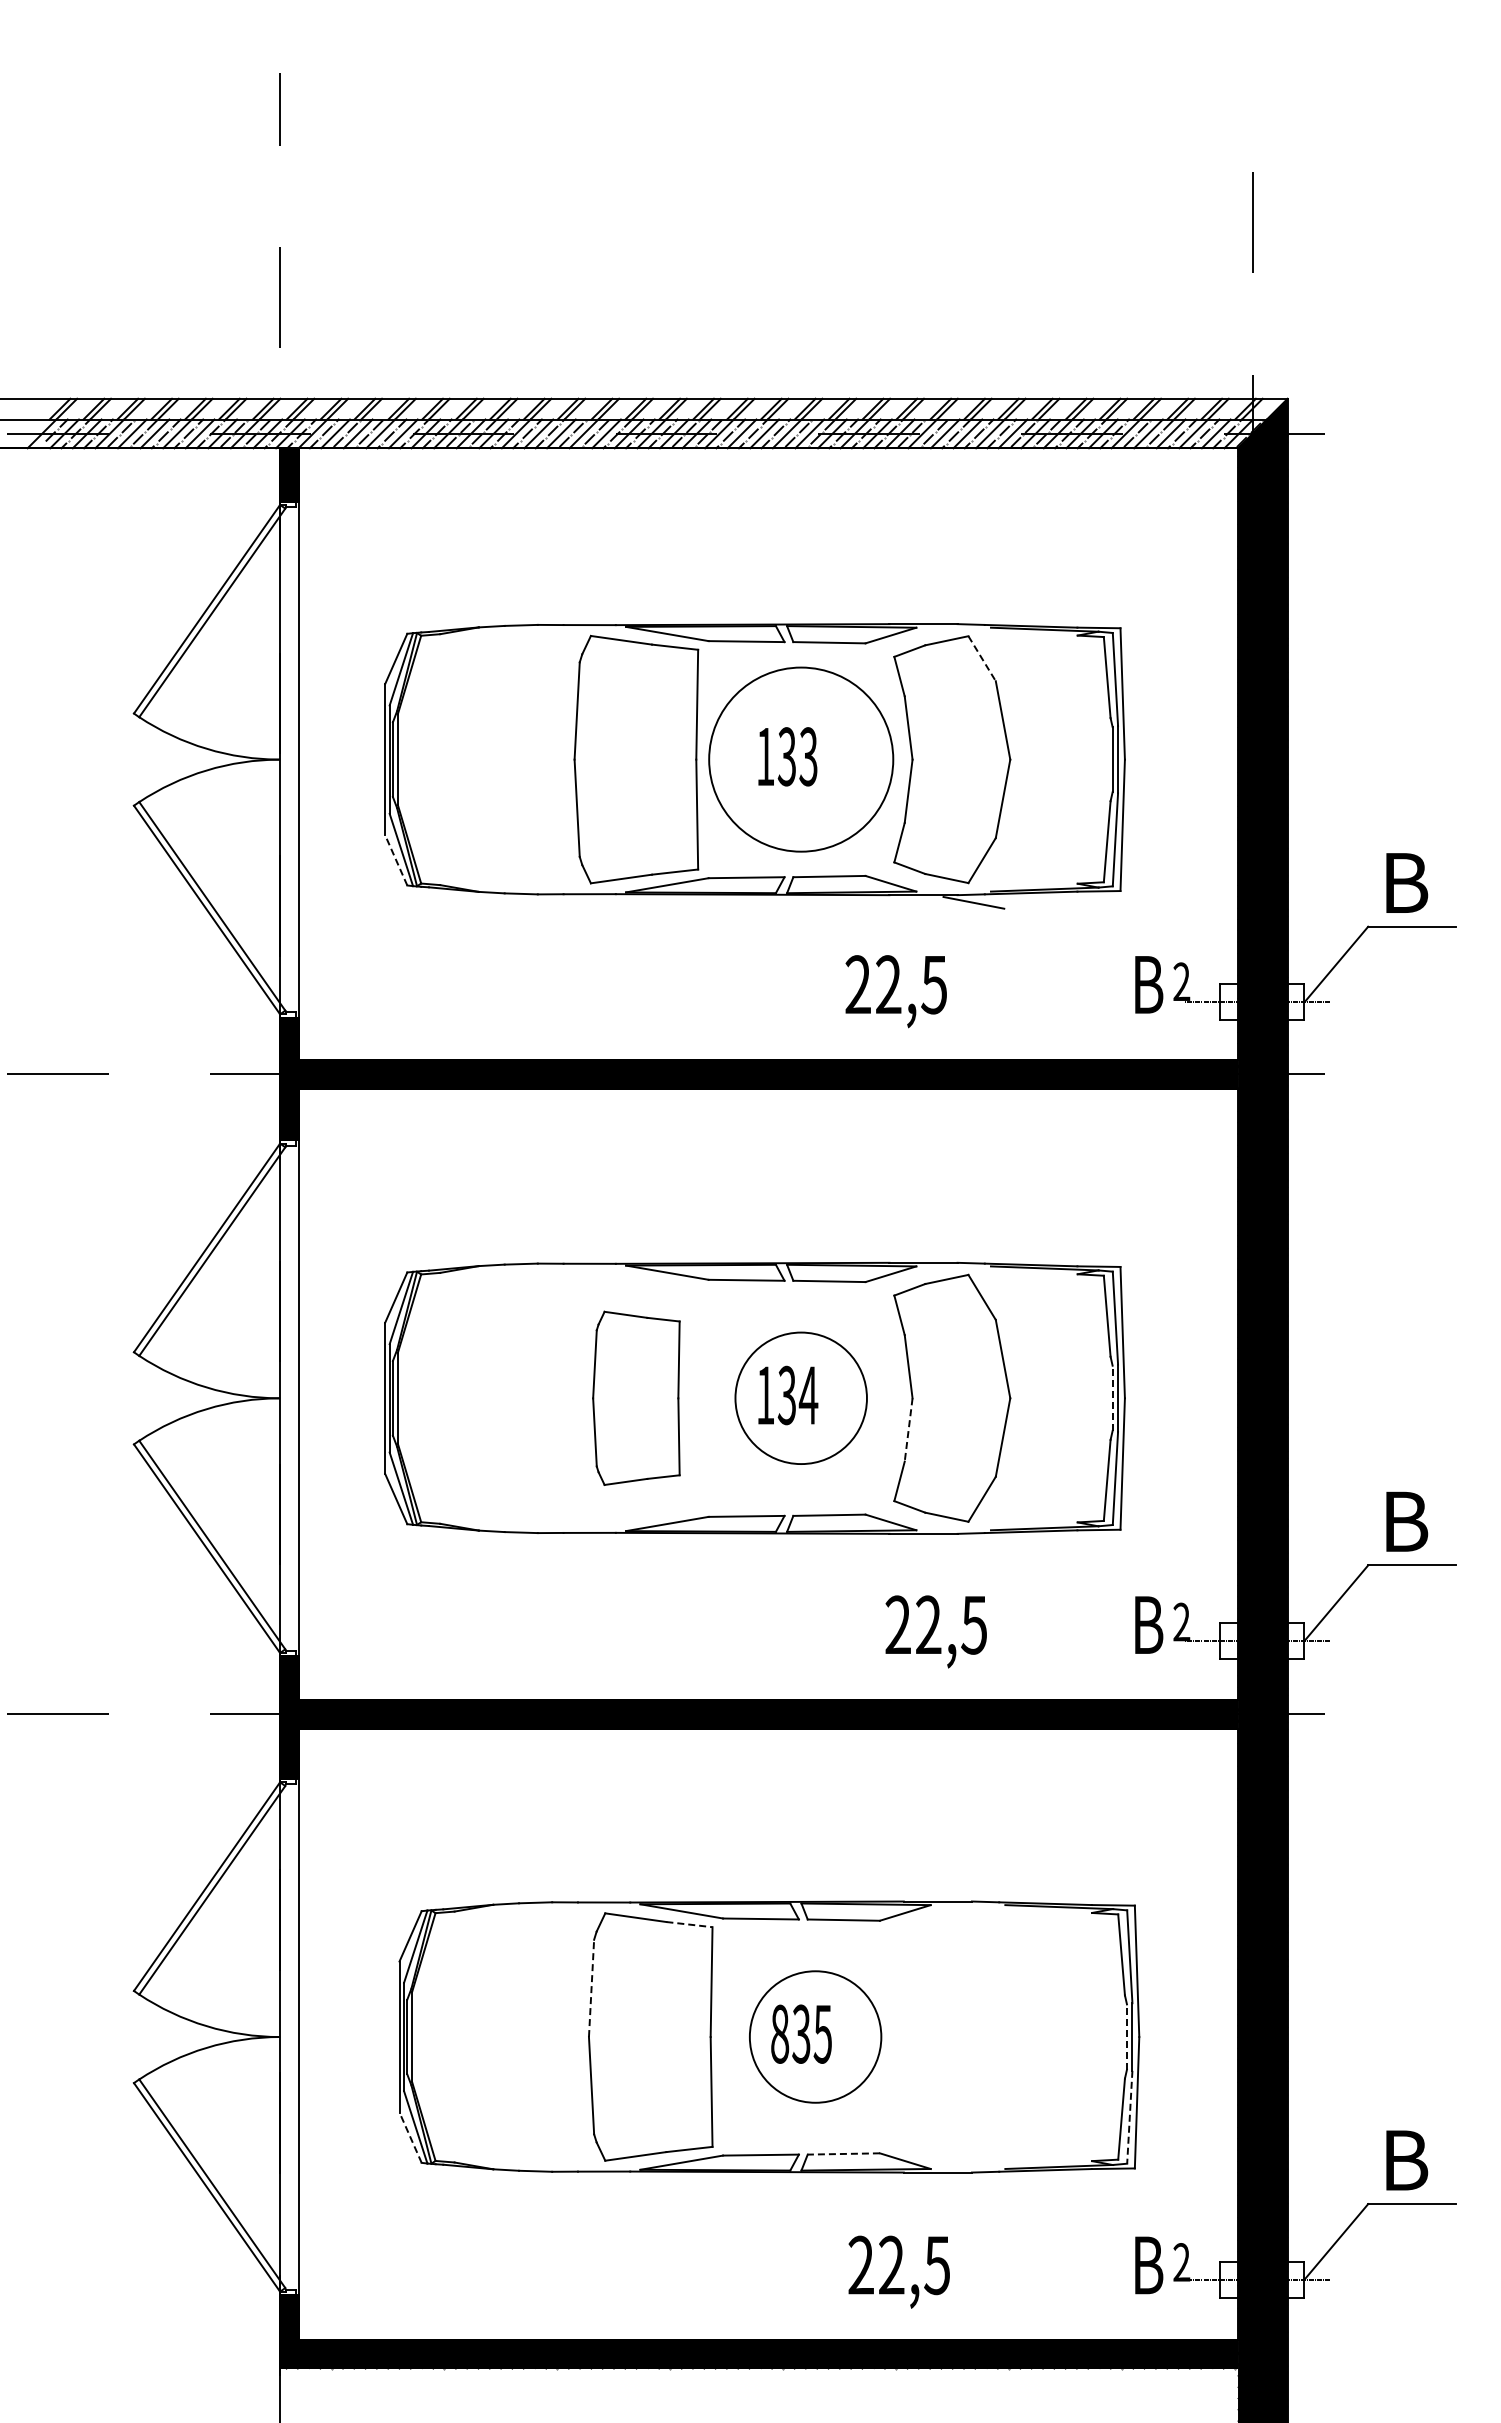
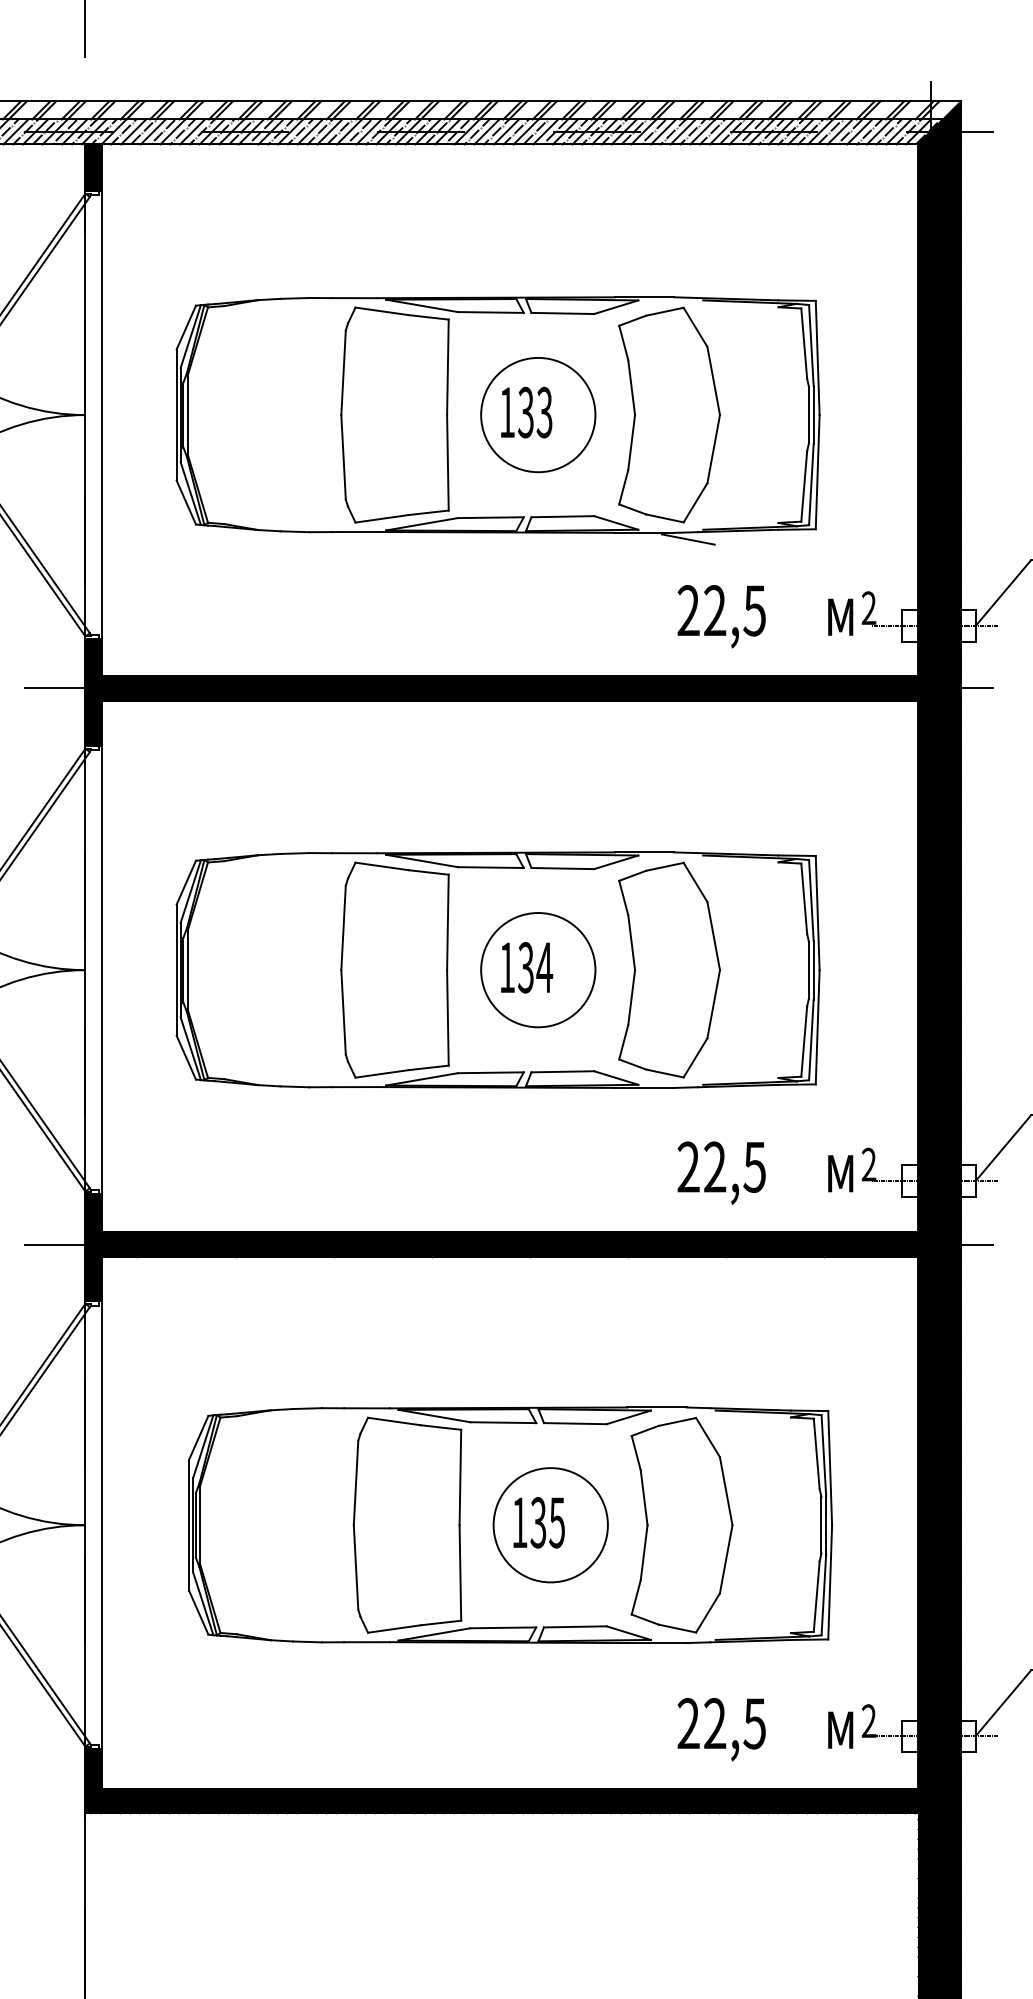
line: (982, 659) -> (695, 328), dashed -> solid
circle: (800, 759) -> (537, 414), size x0.71
line: (396, 859) -> (186, 501), dashed -> solid
text: (1148, 984) -> (840, 610), В -> м
text: (895, 991) -> (721, 616), moved
part: (636, 1398) -> (395, 970), size x1.43
line: (1112, 1398) -> (808, 970), dashed -> solid
line: (908, 1429) -> (631, 997), dashed -> solid
text: (1148, 1624) -> (840, 1166), В -> м
text: (935, 1631) -> (721, 1172), moved
line: (689, 1924) -> (441, 1427), dashed -> solid
line: (591, 1988) -> (356, 1483), dashed -> solid
text: (780, 2033) -> (520, 1522), 835 -> 135
part: (966, 2036) -> (681, 1524), added
line: (1126, 2037) -> (820, 1525), dashed -> solid
line: (1129, 2117) -> (823, 1595), dashed -> solid
line: (410, 2137) -> (198, 1612), dashed -> solid
line: (843, 2153) -> (575, 1626), dashed -> solid
text: (1148, 2265) -> (840, 1723), В -> м
text: (898, 2271) -> (721, 1729), moved

